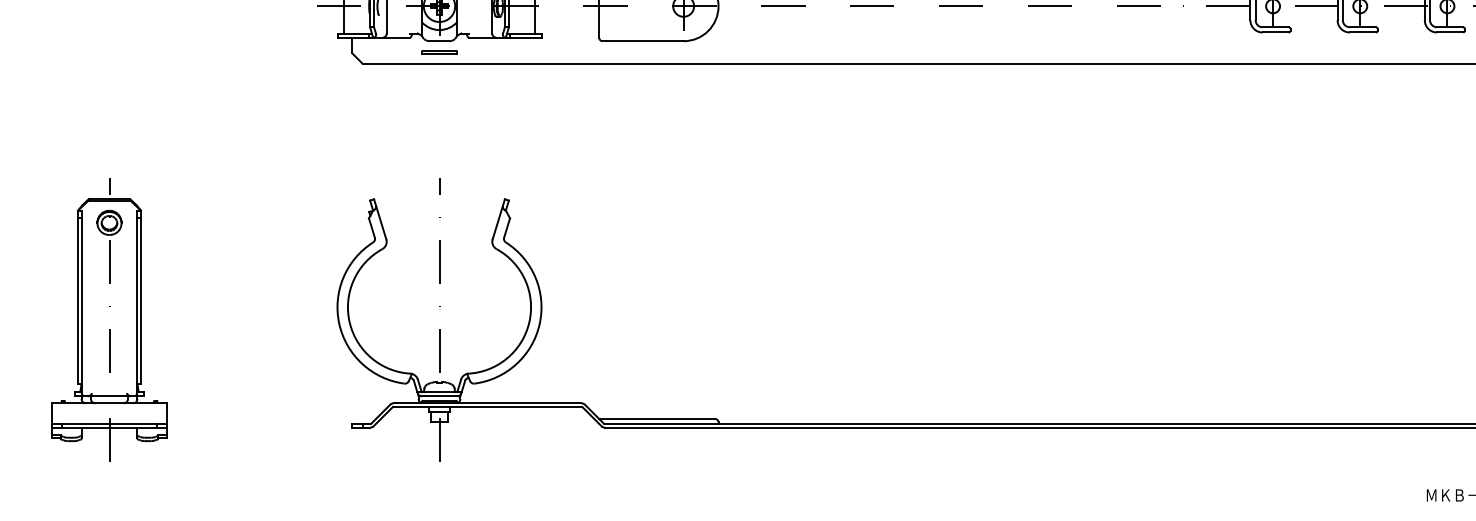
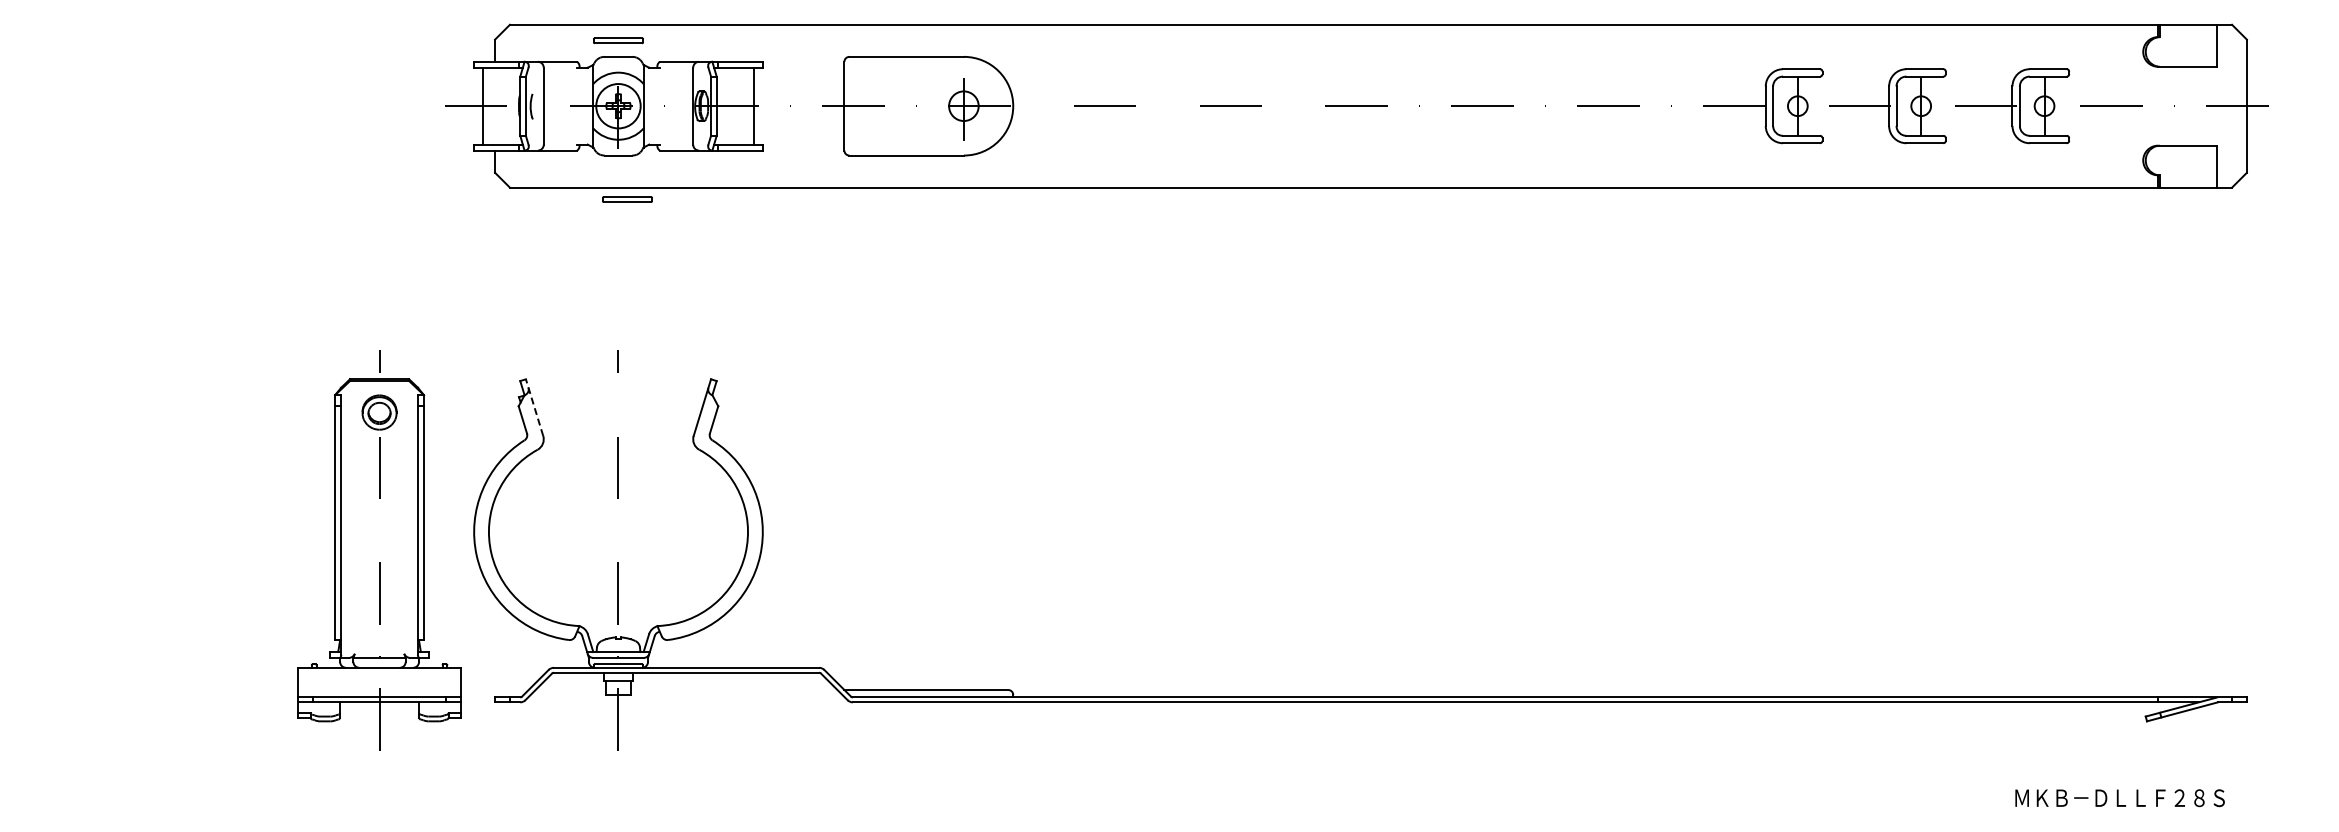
part: (439, 52) -> (627, 199), moved
line: (380, 219) -> (534, 407), solid -> dashed
part: (109, 320) -> (379, 550), moved

